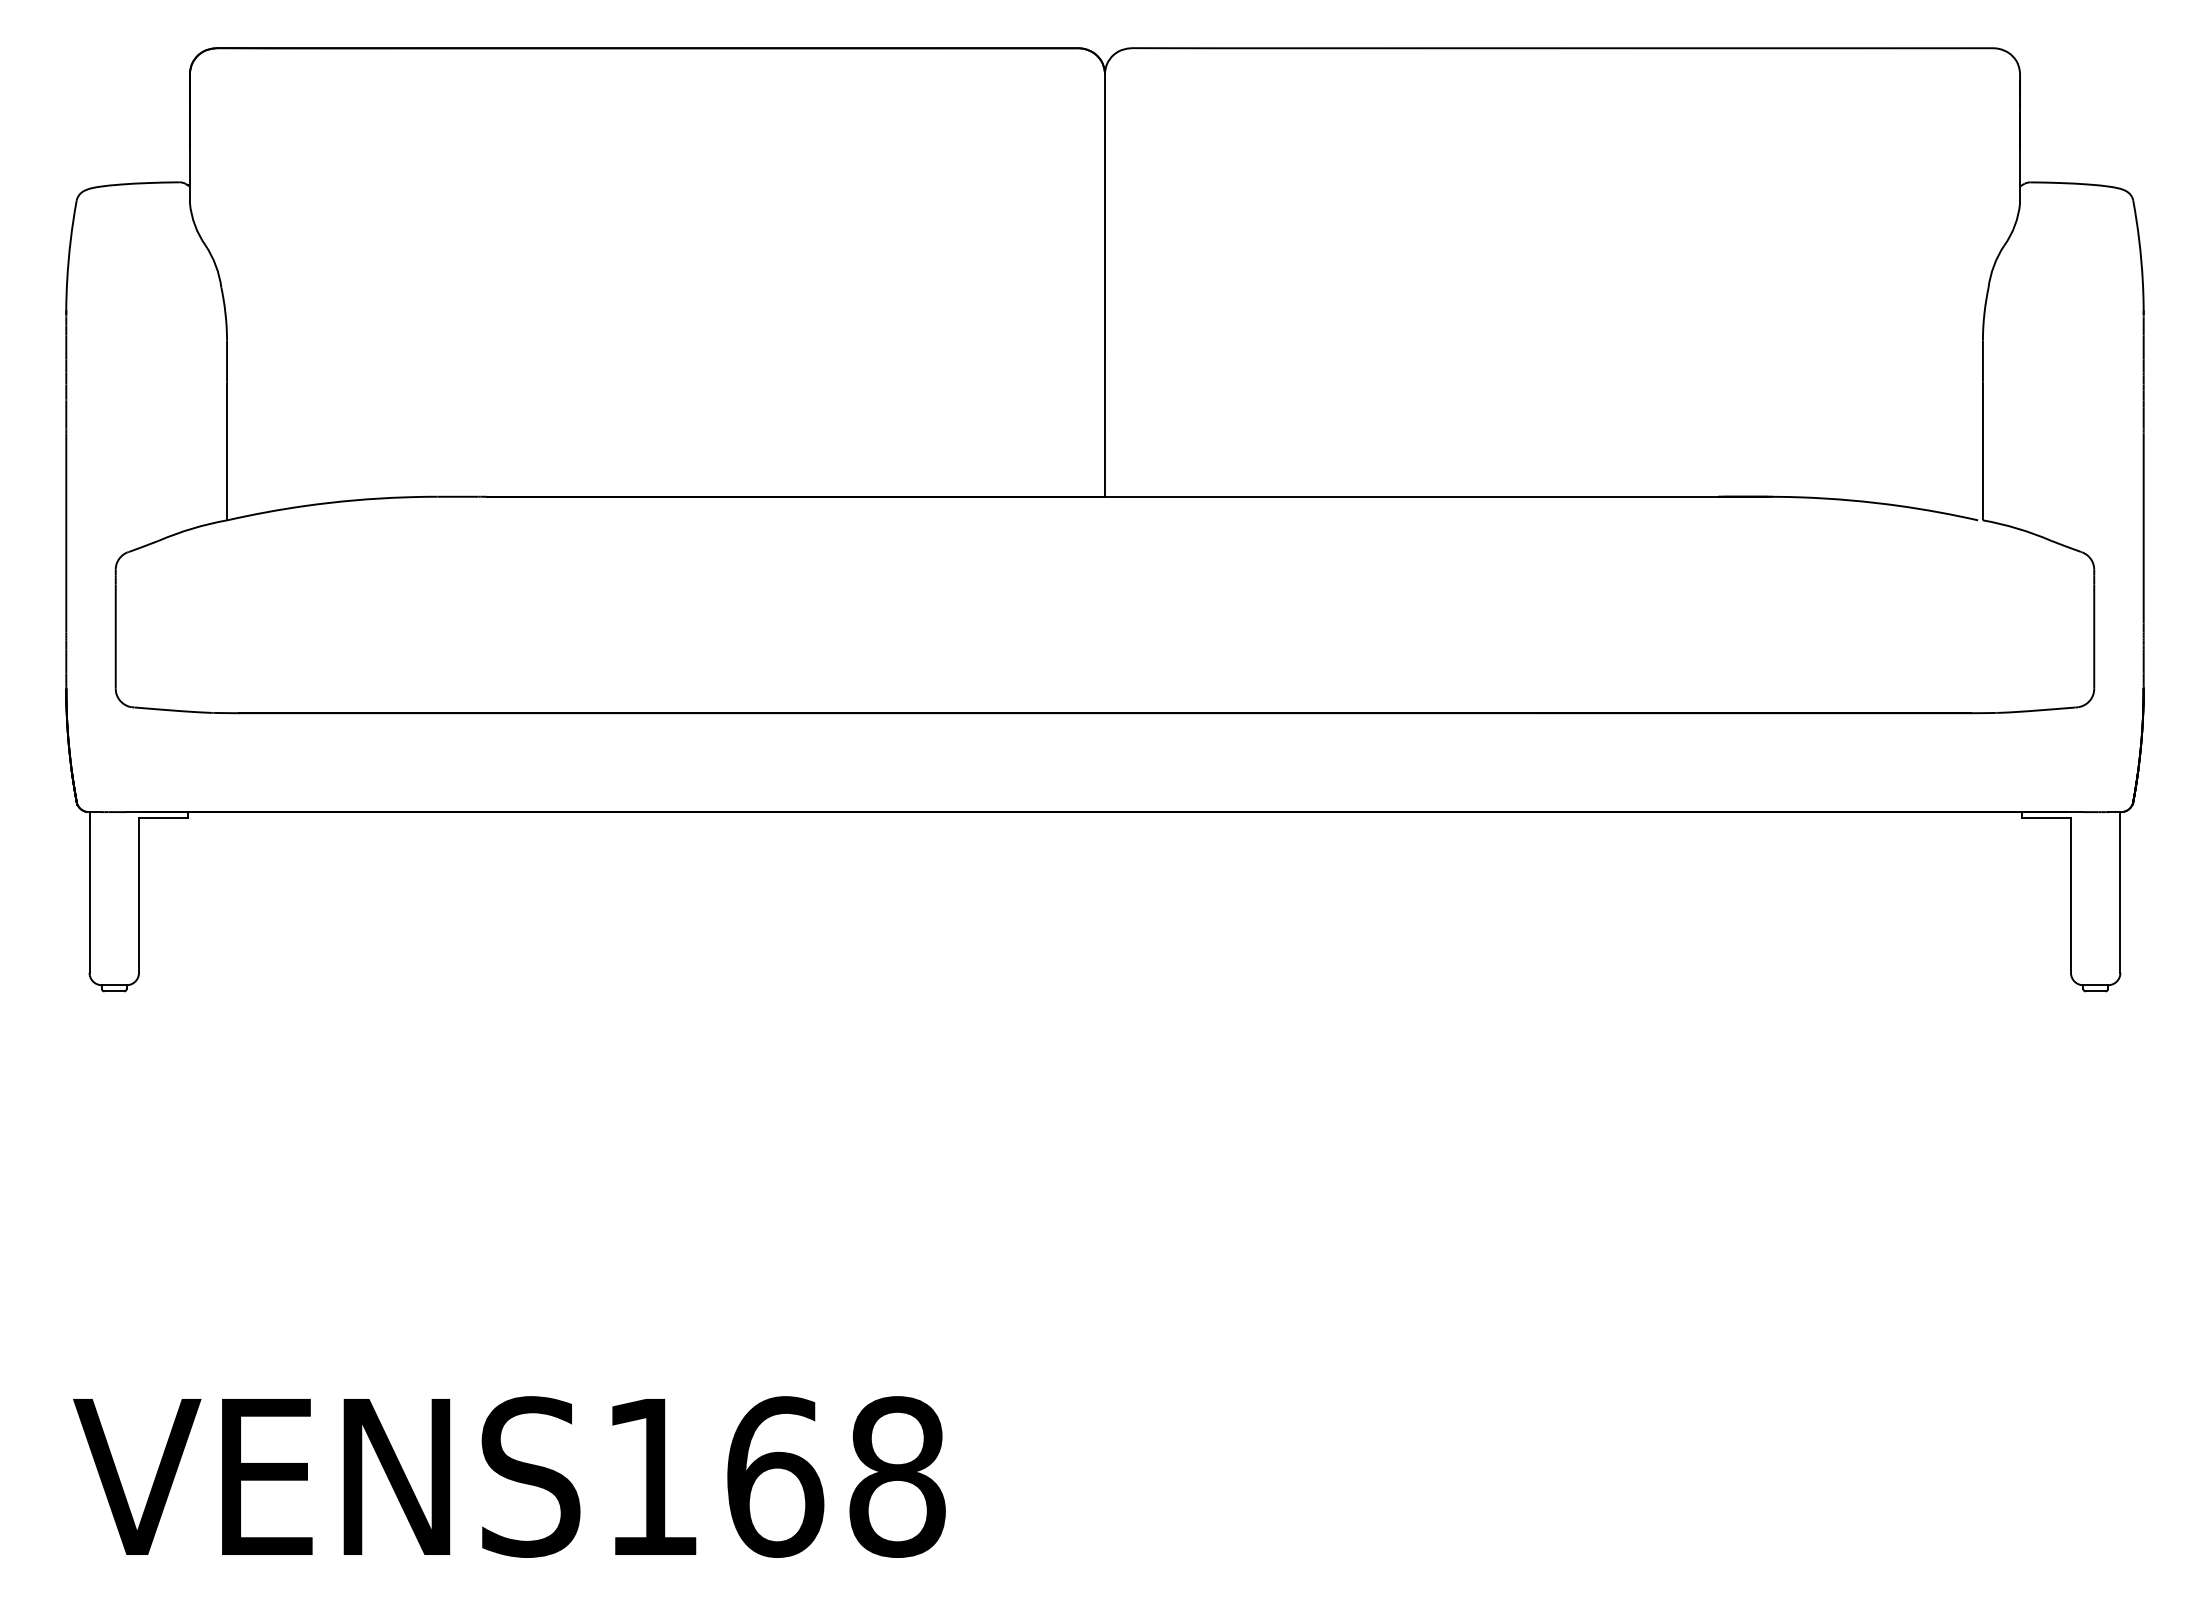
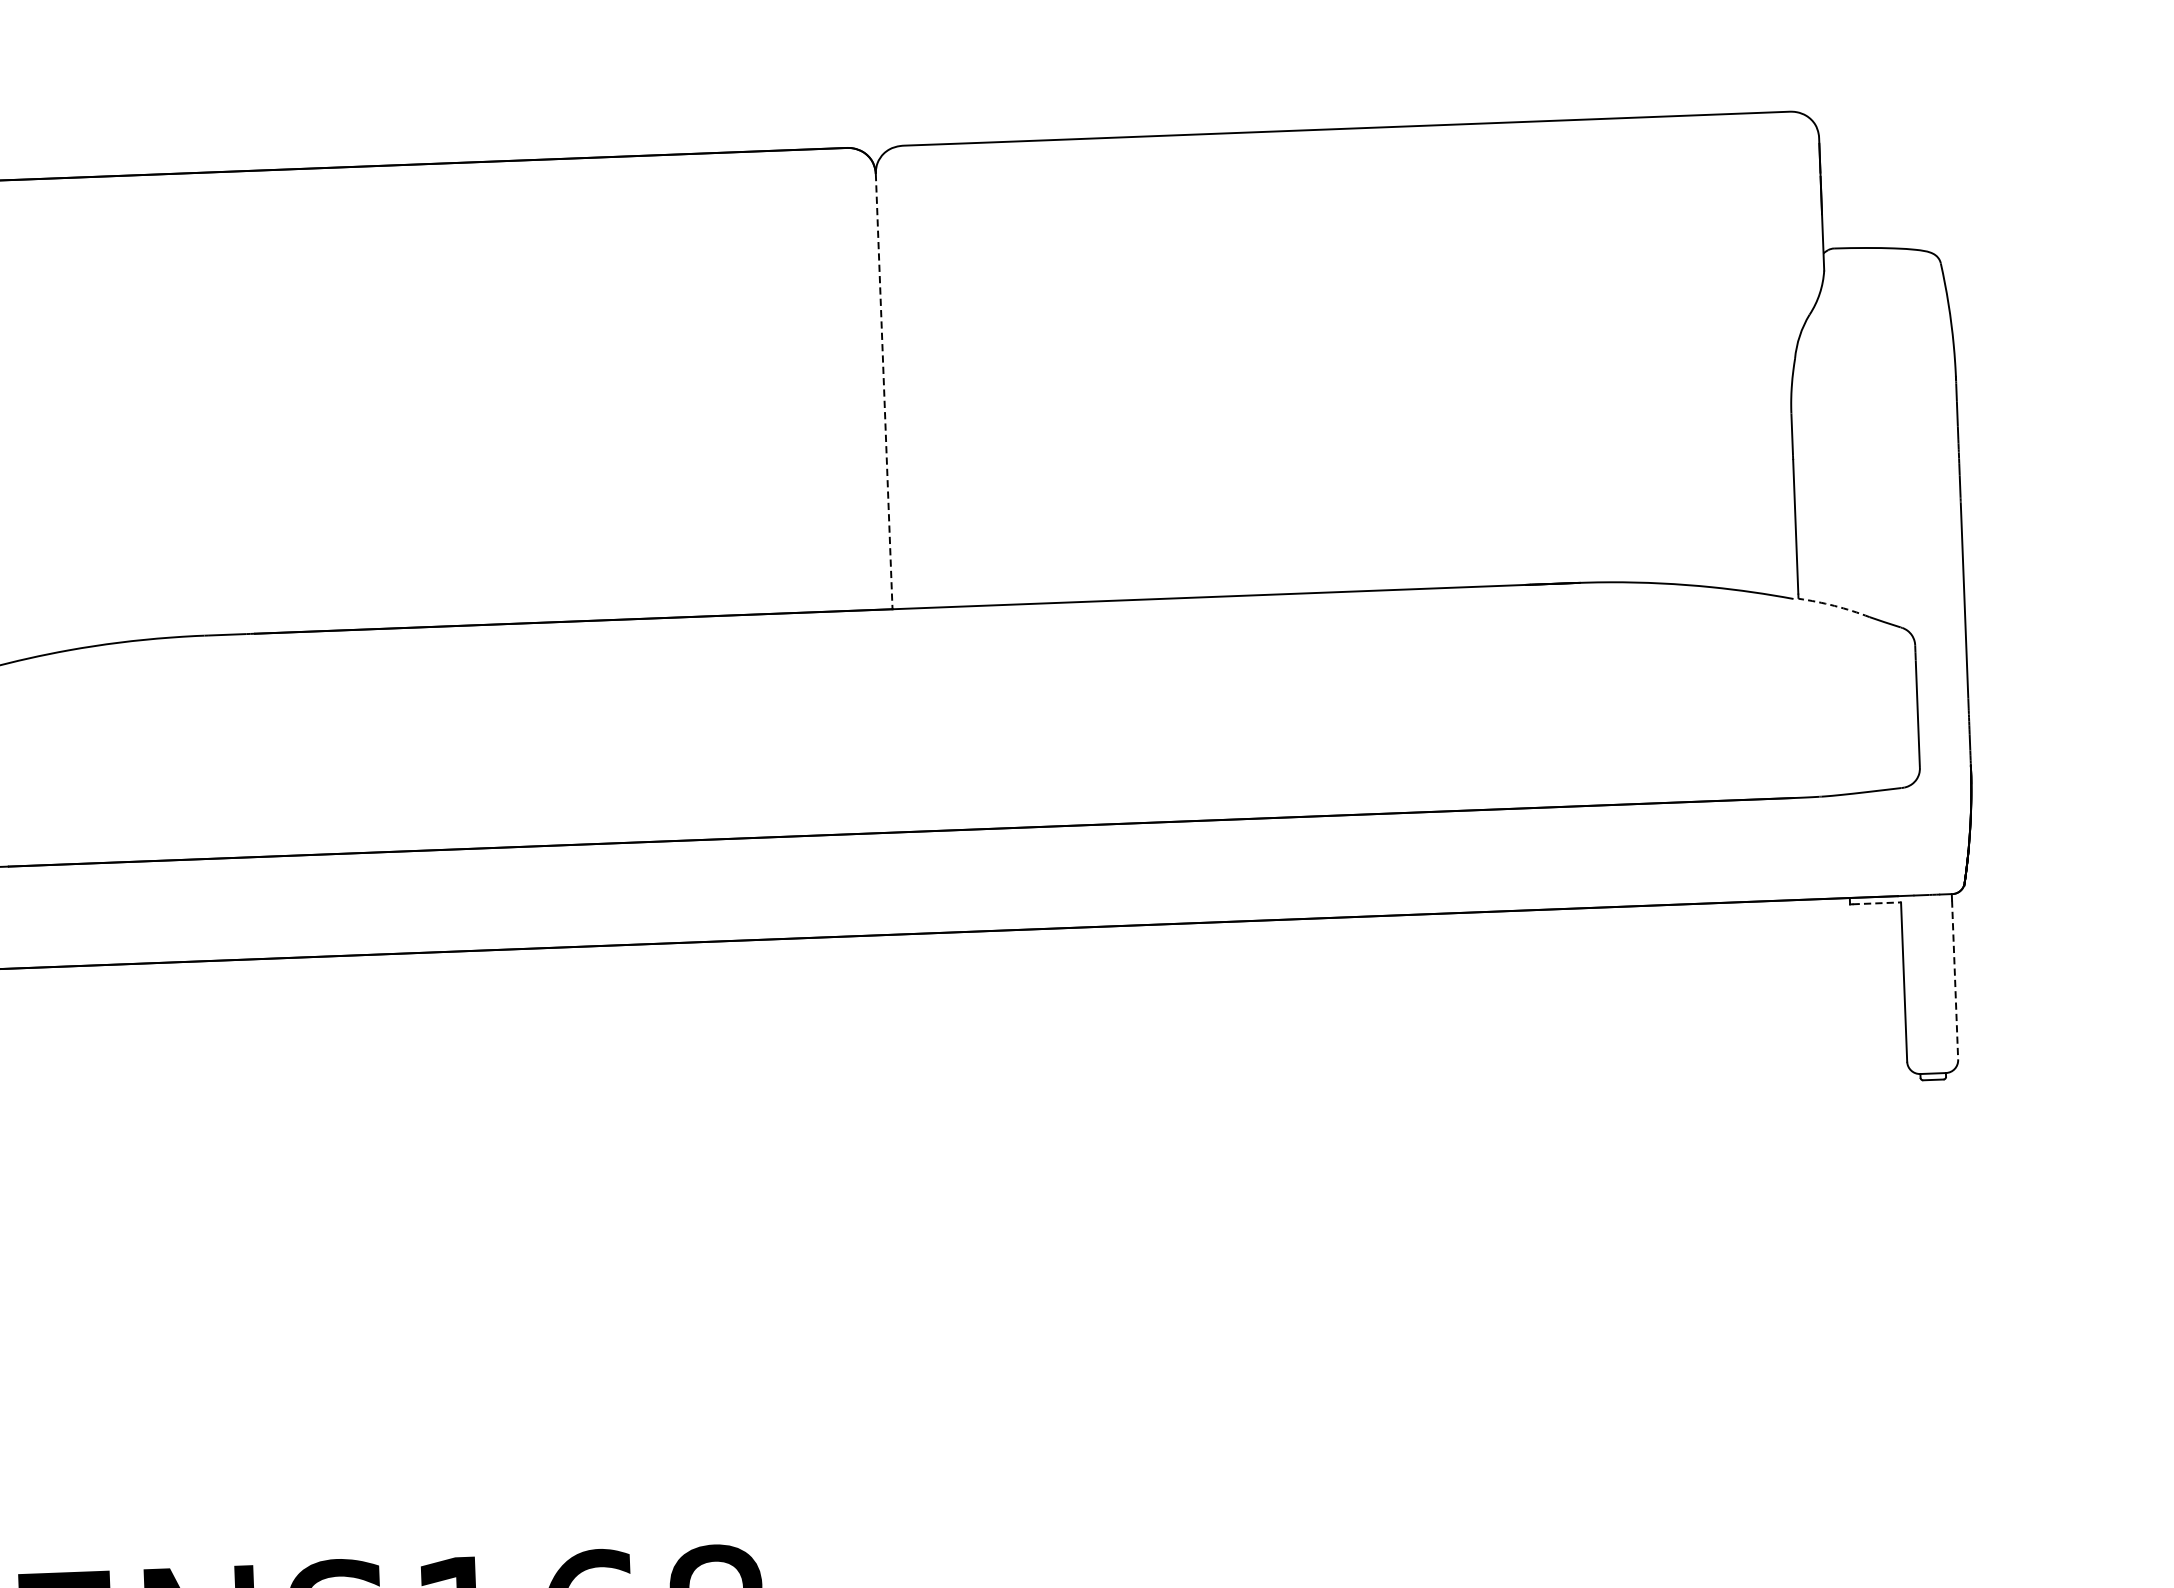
line: (1104, 286) -> (883, 392), solid -> dashed
arc: (2017, 528) -> (1834, 605), solid -> dashed
line: (2047, 818) -> (1876, 903), solid -> dashed
line: (2120, 896) -> (1955, 981), solid -> dashed

